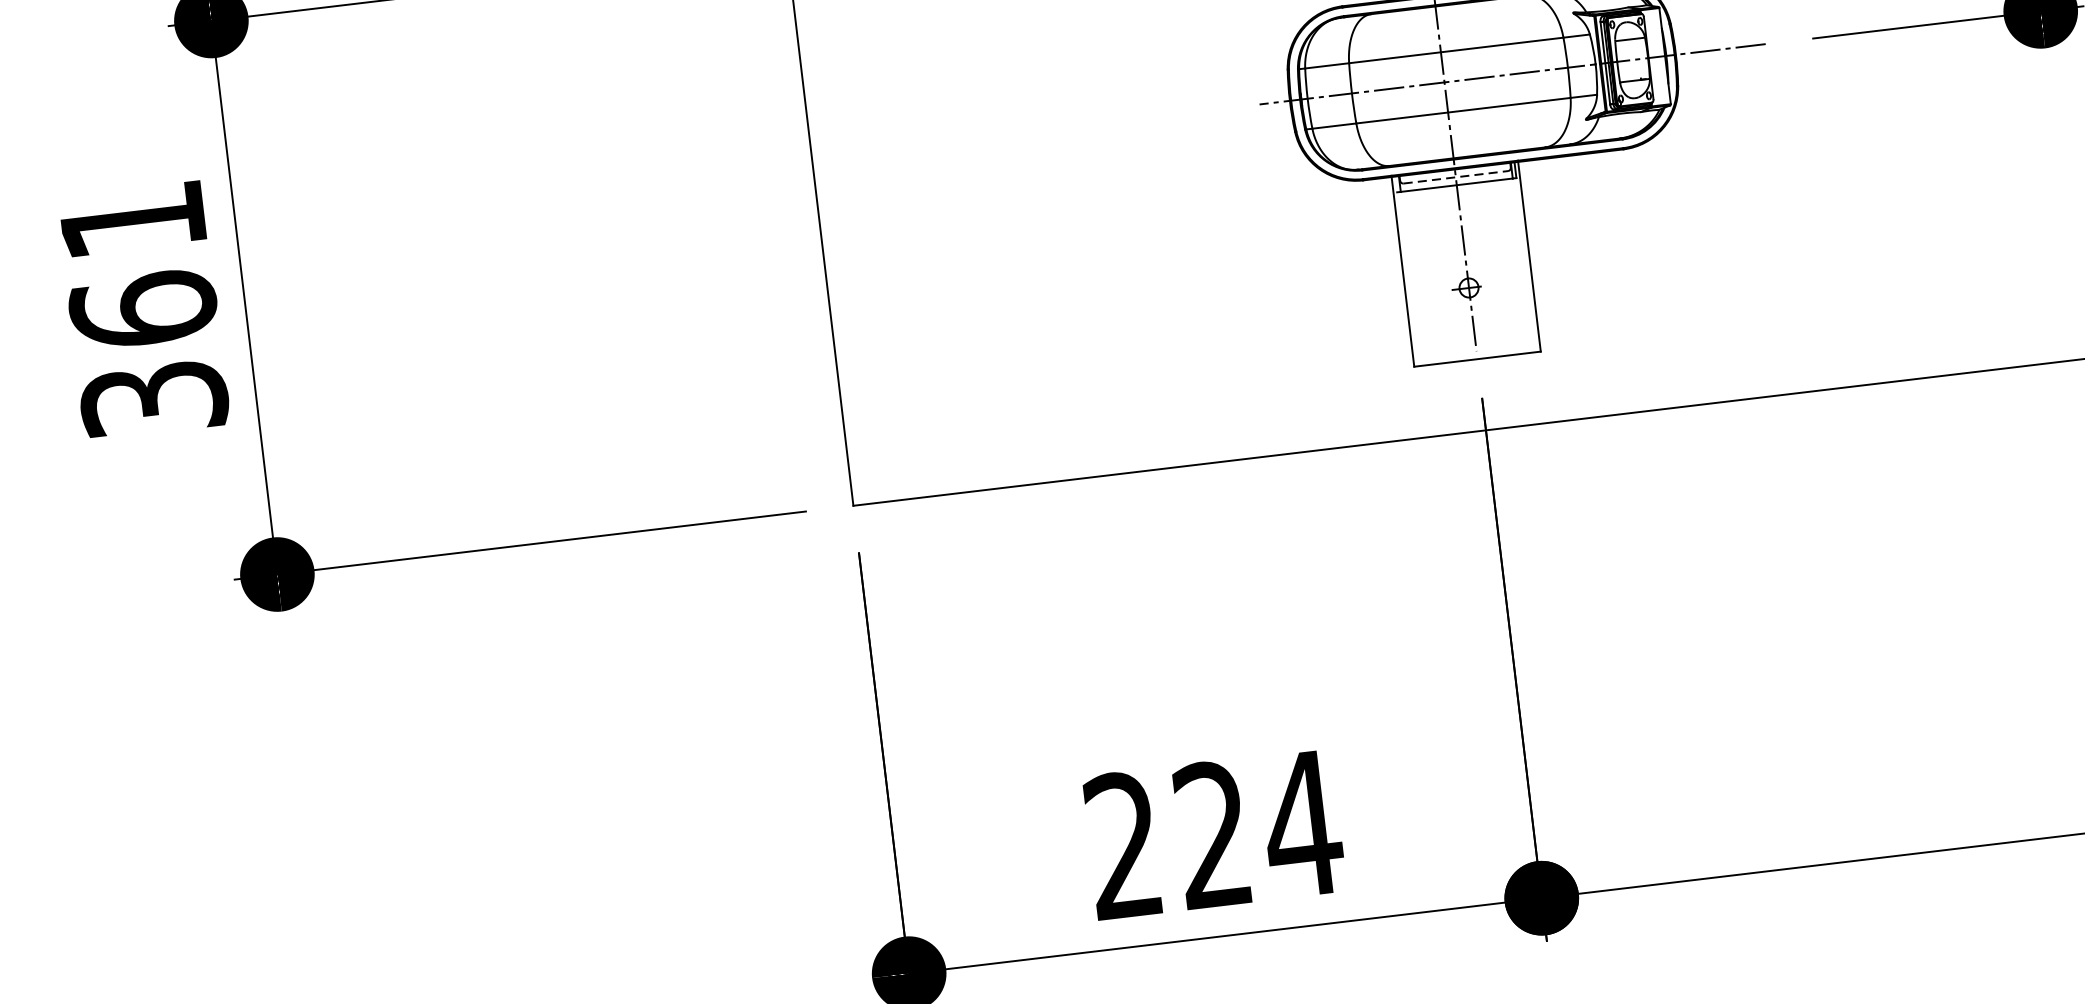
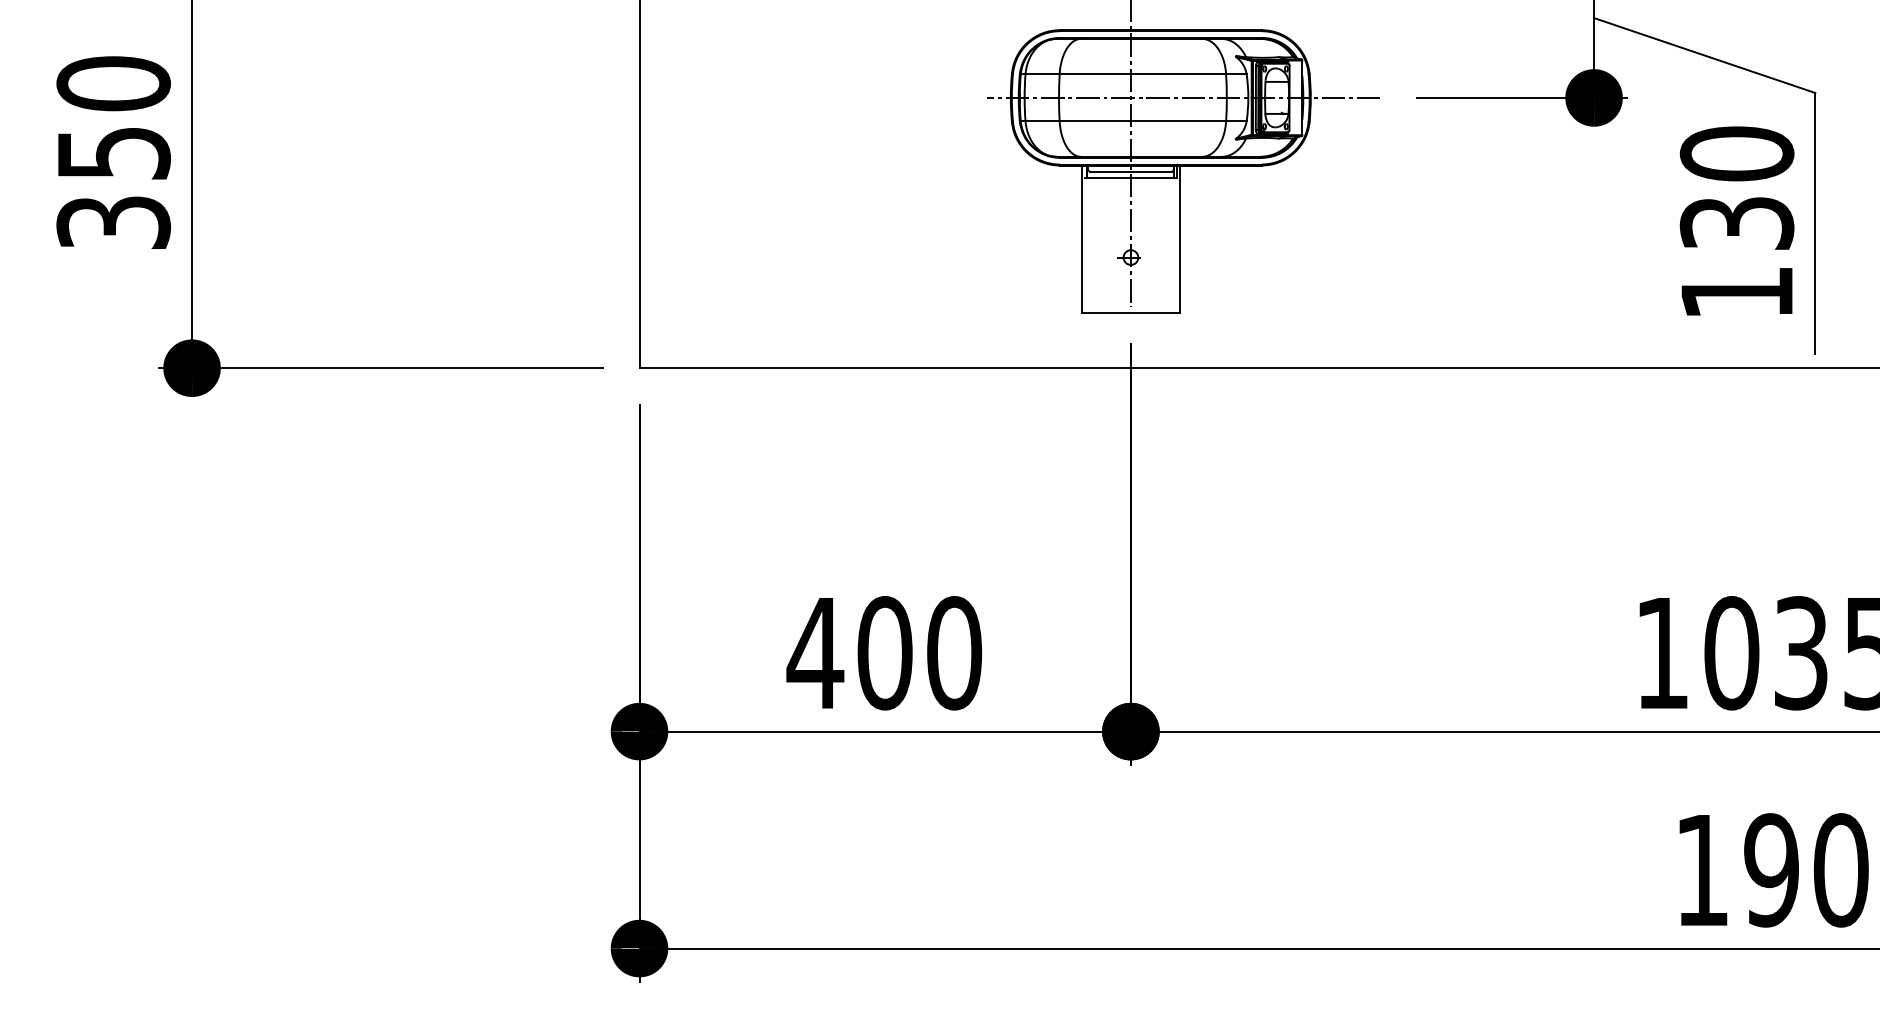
line: (1455, 177) -> (1130, 171), dashed -> solid
text: (137, 265) -> (113, 118), 361 -> 350
text: (1212, 835) -> (884, 653), 224 -> 400

